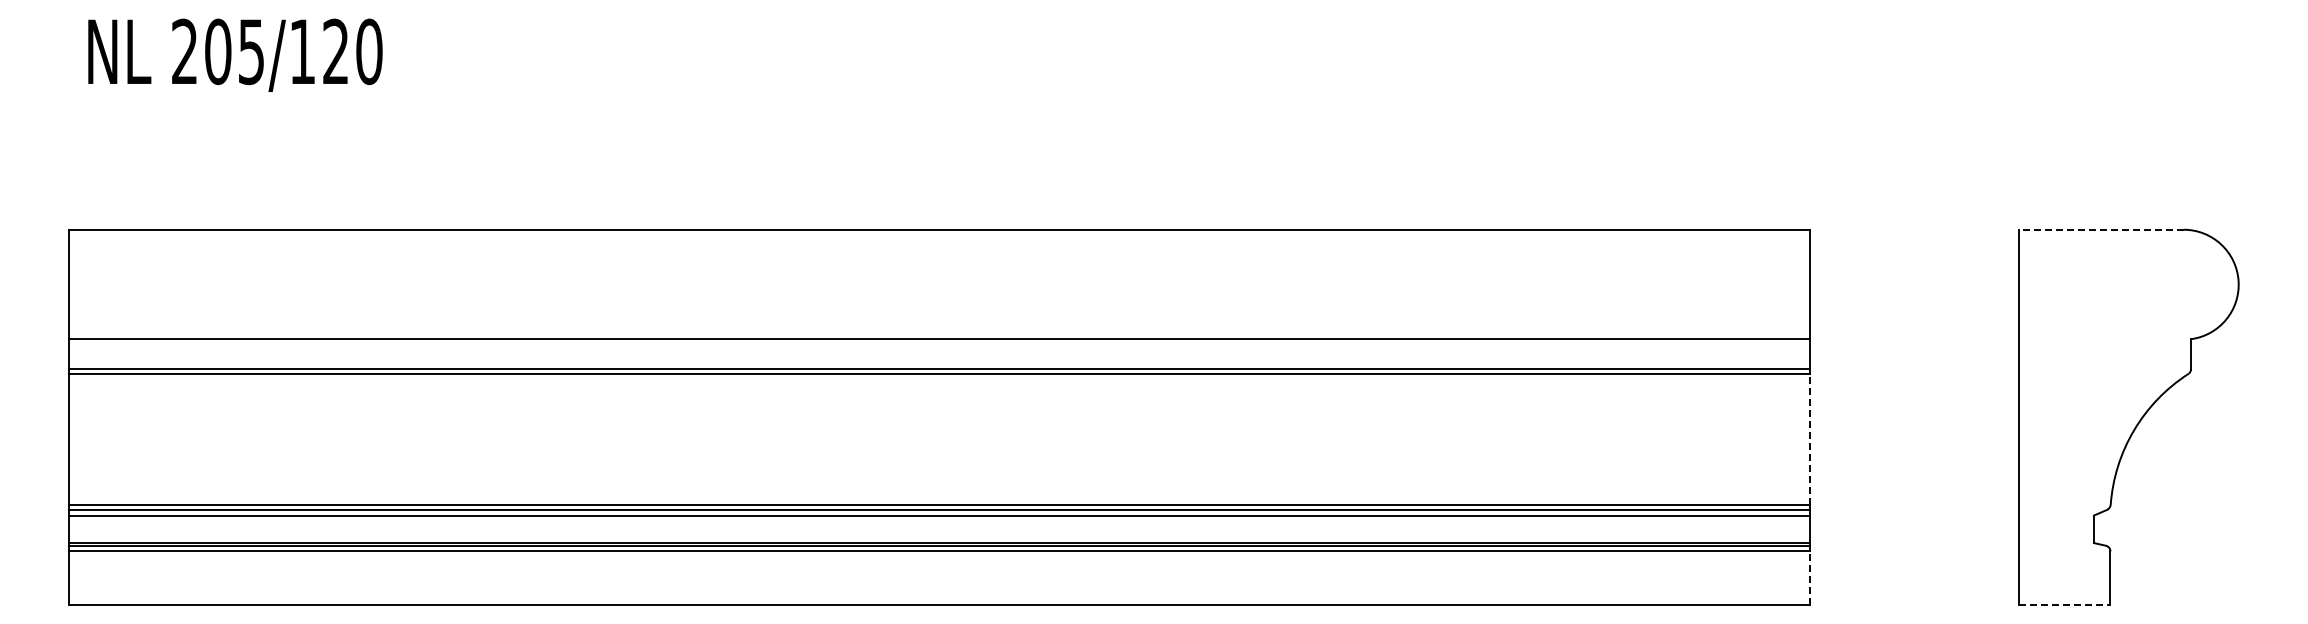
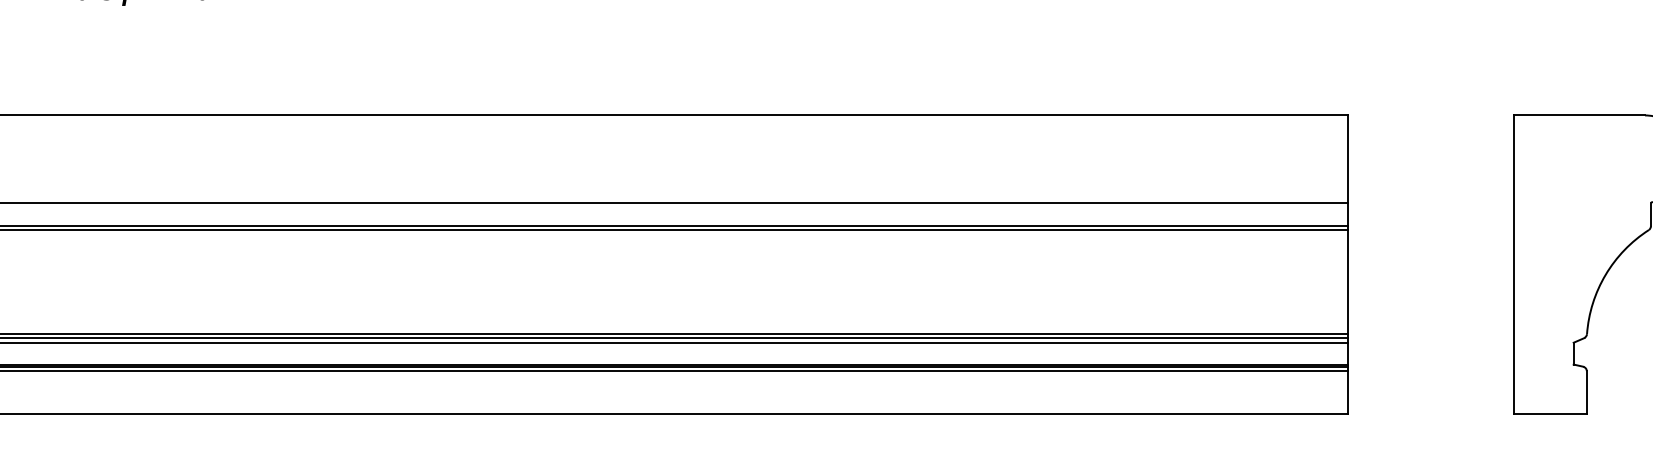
line: (2100, 229) -> (1578, 115), dashed -> solid
line: (1809, 439) -> (1347, 282), dashed -> solid
line: (1809, 577) -> (1347, 391), dashed -> solid
line: (2064, 605) -> (1550, 414), dashed -> solid

